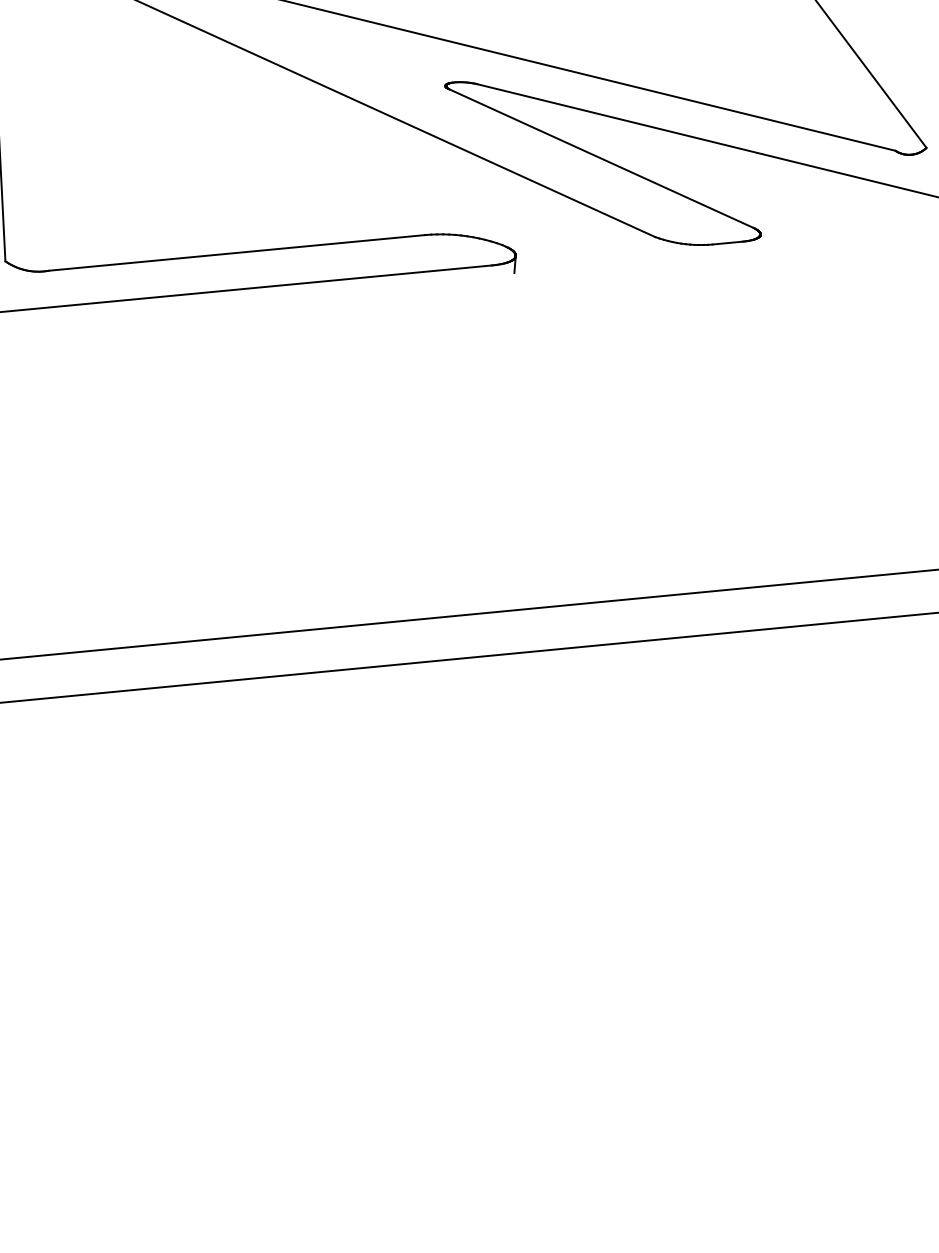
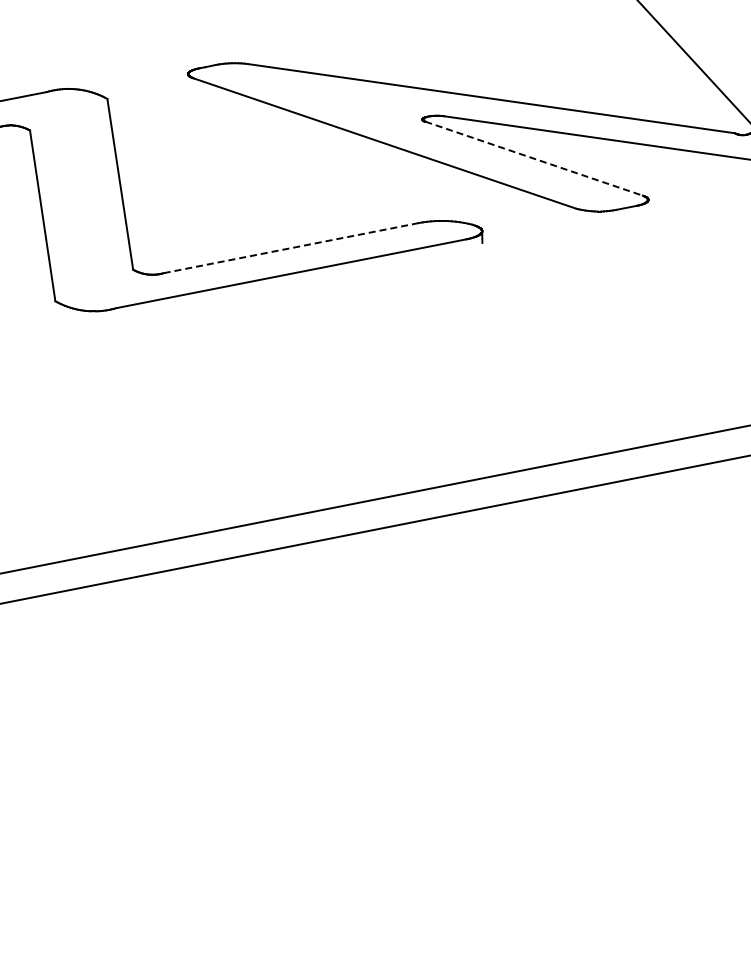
line: (601, 158) -> (534, 158), solid -> dashed
line: (237, 253) -> (291, 248), solid -> dashed

